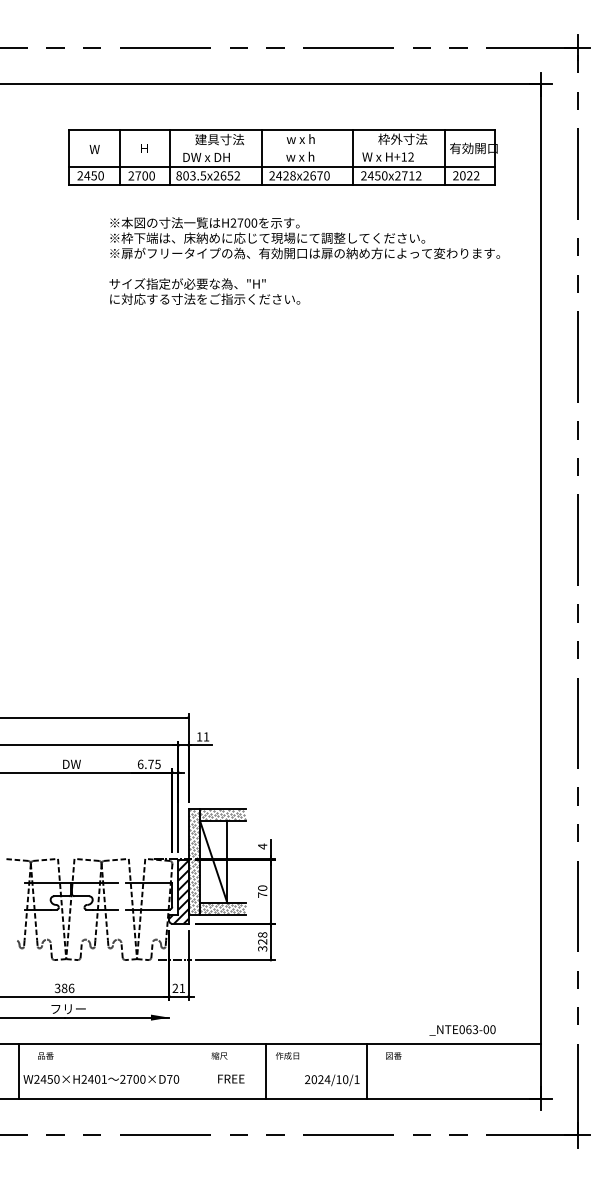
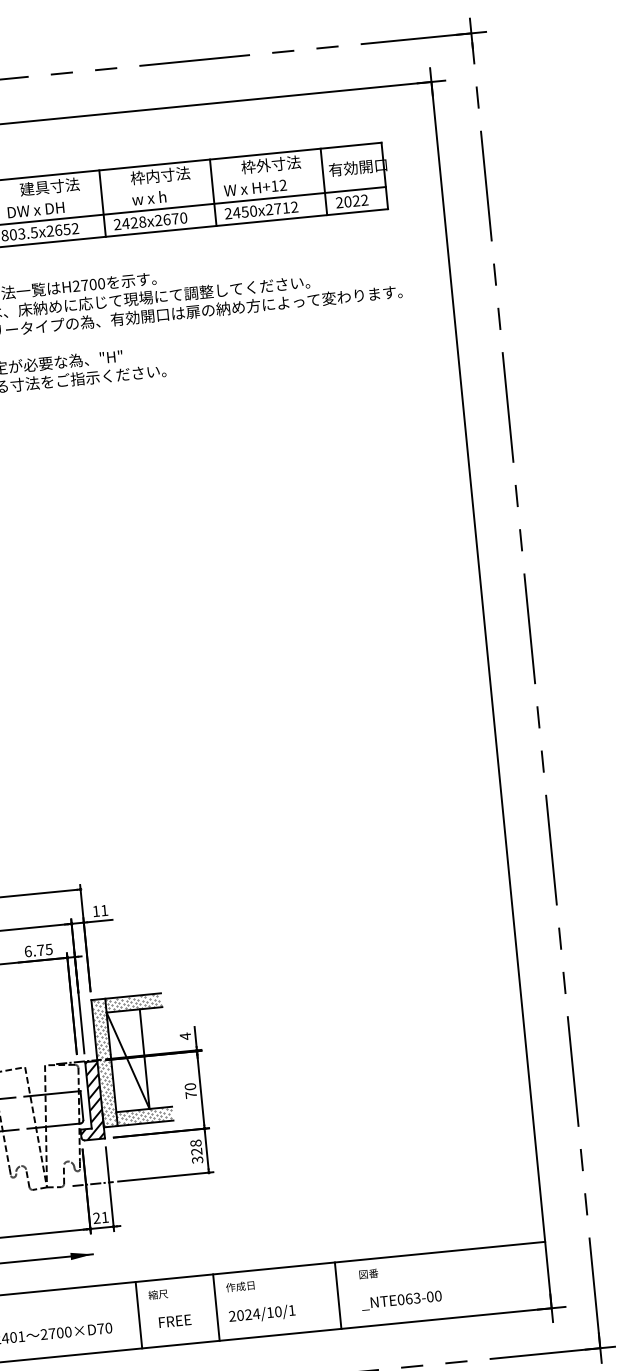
text: (310, 138) -> (159, 174), w x h -> 枠内寸法
text: (462, 1030) -> (401, 1300), moved
line: (202, 1070) -> (139, 1314), added
text: (332, 1080) -> (262, 1314), moved

